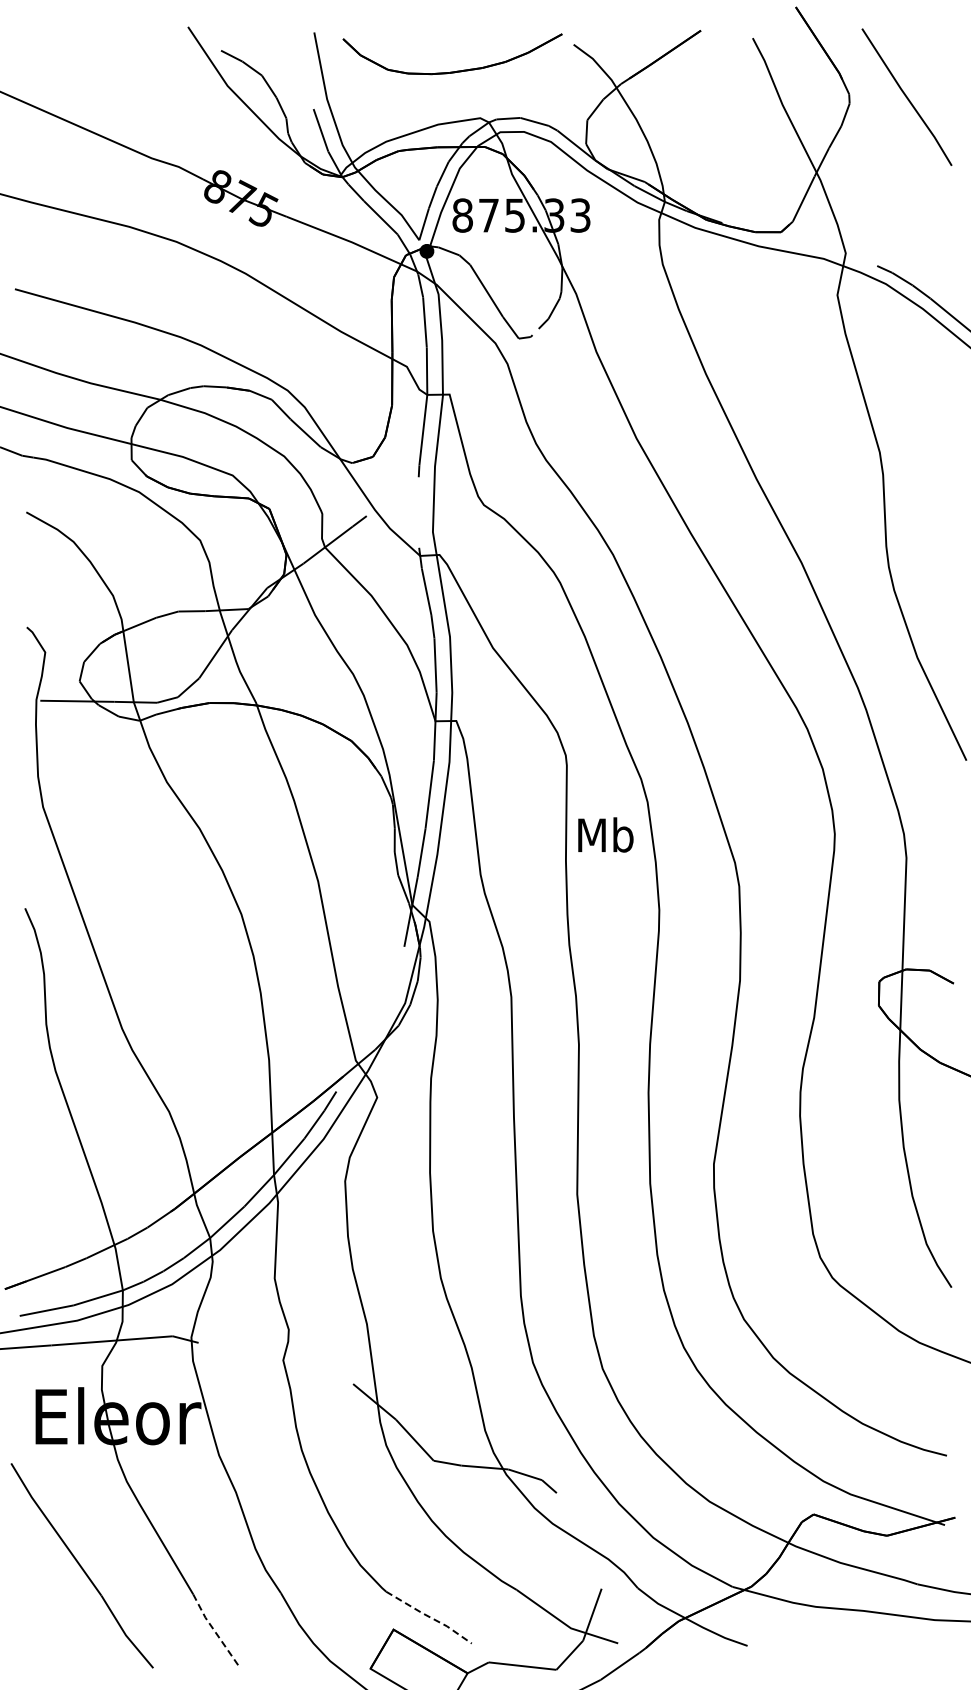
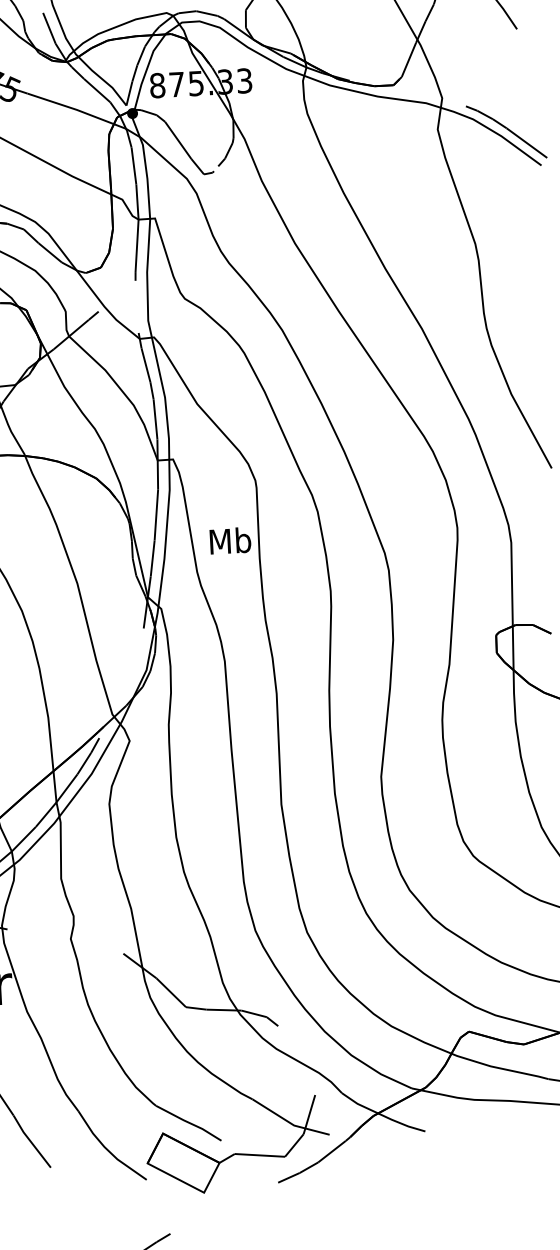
text: (605, 834) -> (230, 540), moved
line: (429, 1616) -> (189, 1122), dashed -> solid
line: (215, 1631) -> (31, 1142), dashed -> solid

